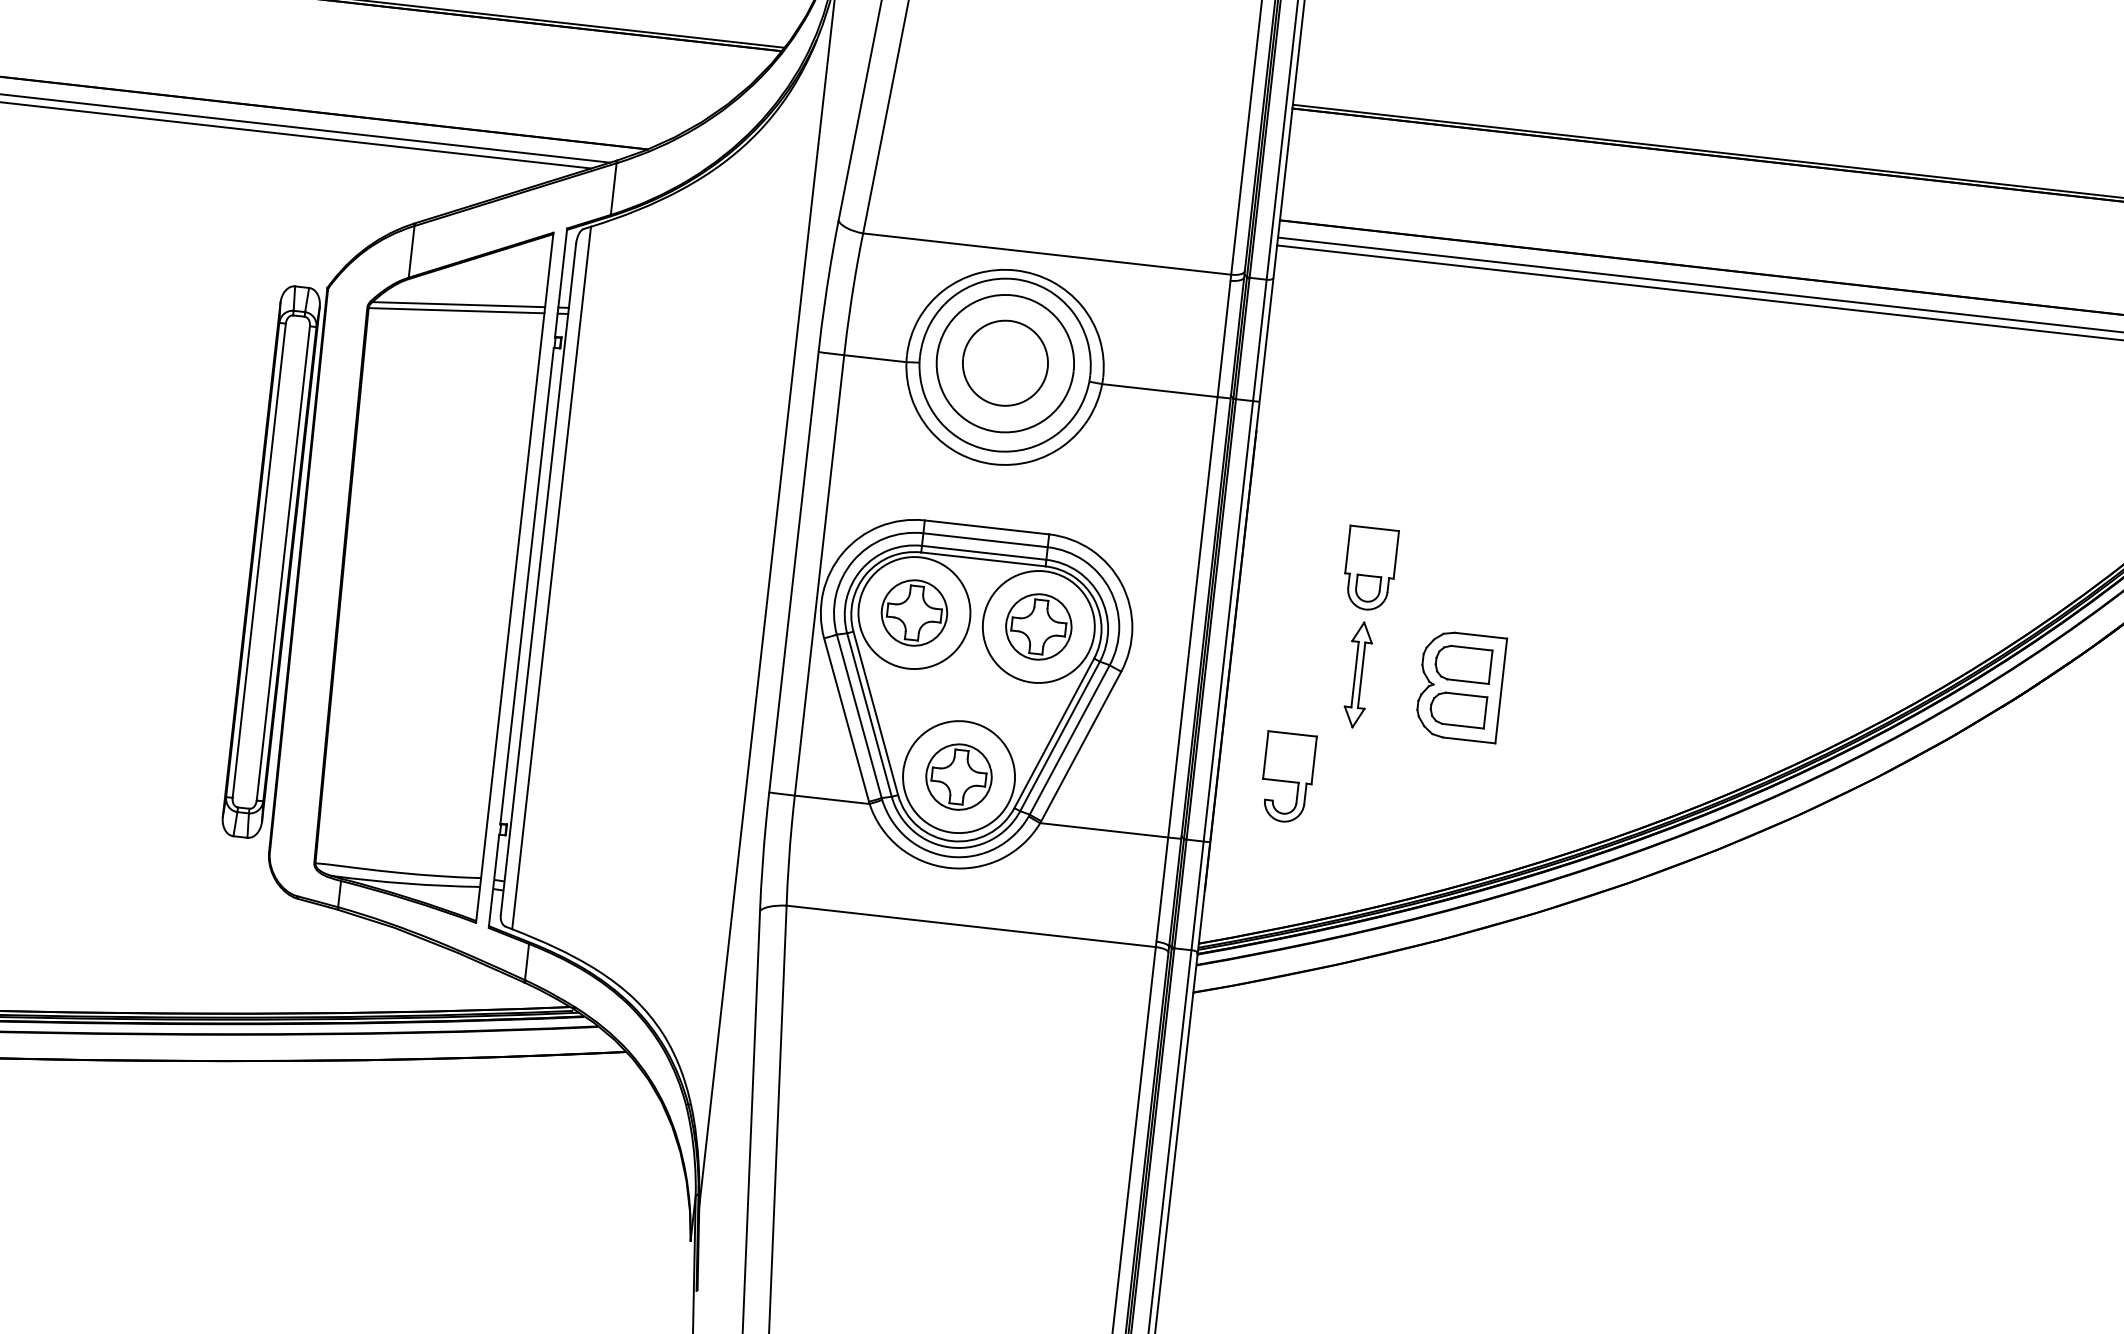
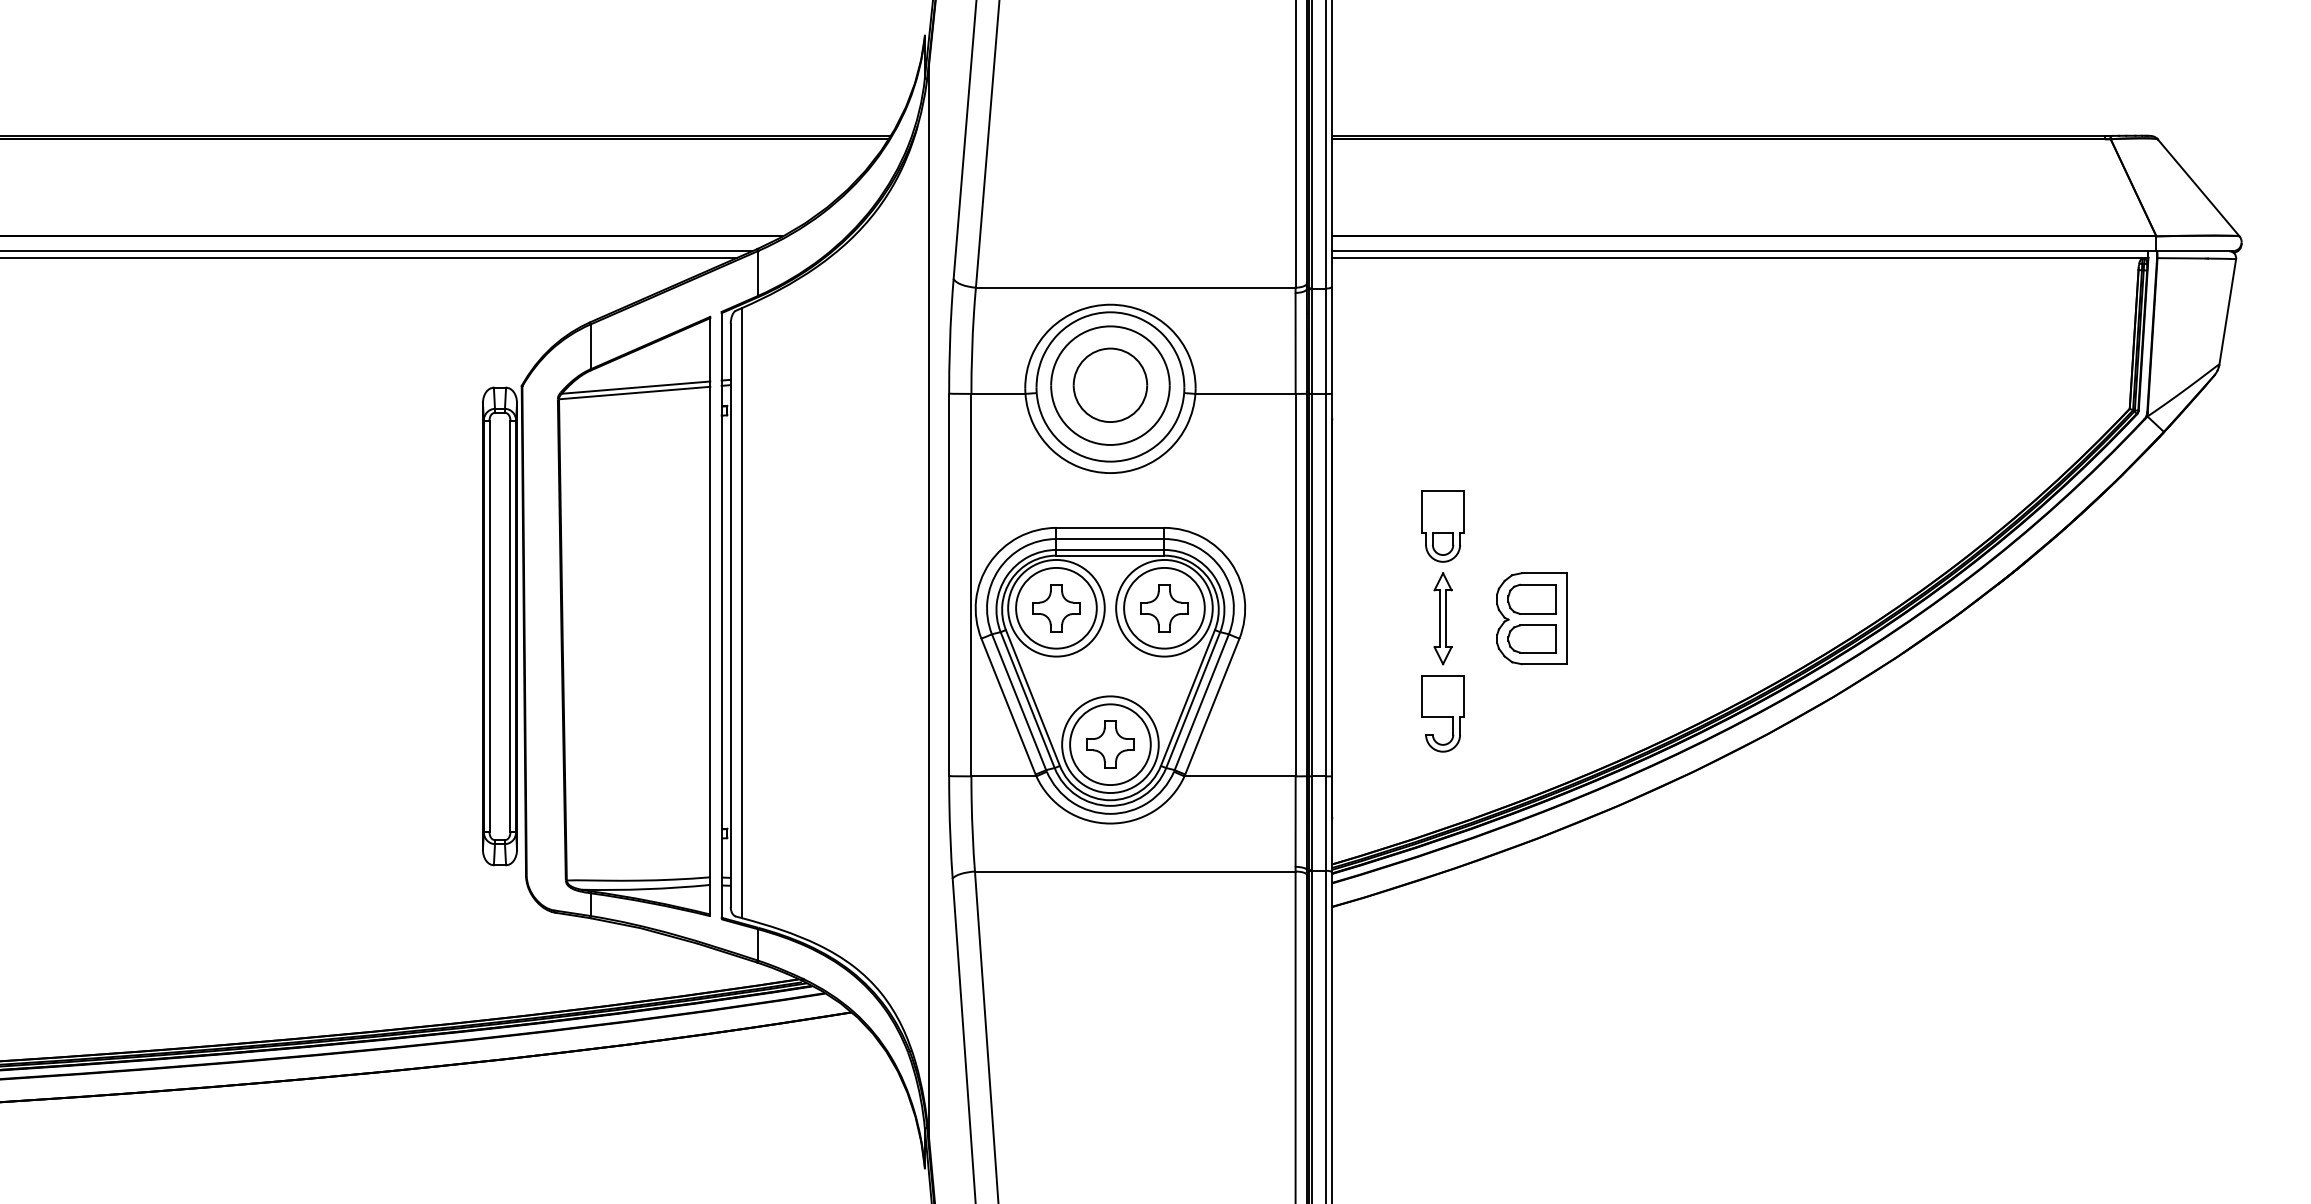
circle: (914, 612) -> (1056, 607), size x1.43
circle: (1038, 626) -> (1164, 607), size x1.43
circle: (959, 776) -> (1110, 744), size x1.43
part: (1286, 777) -> (1442, 713), moved

